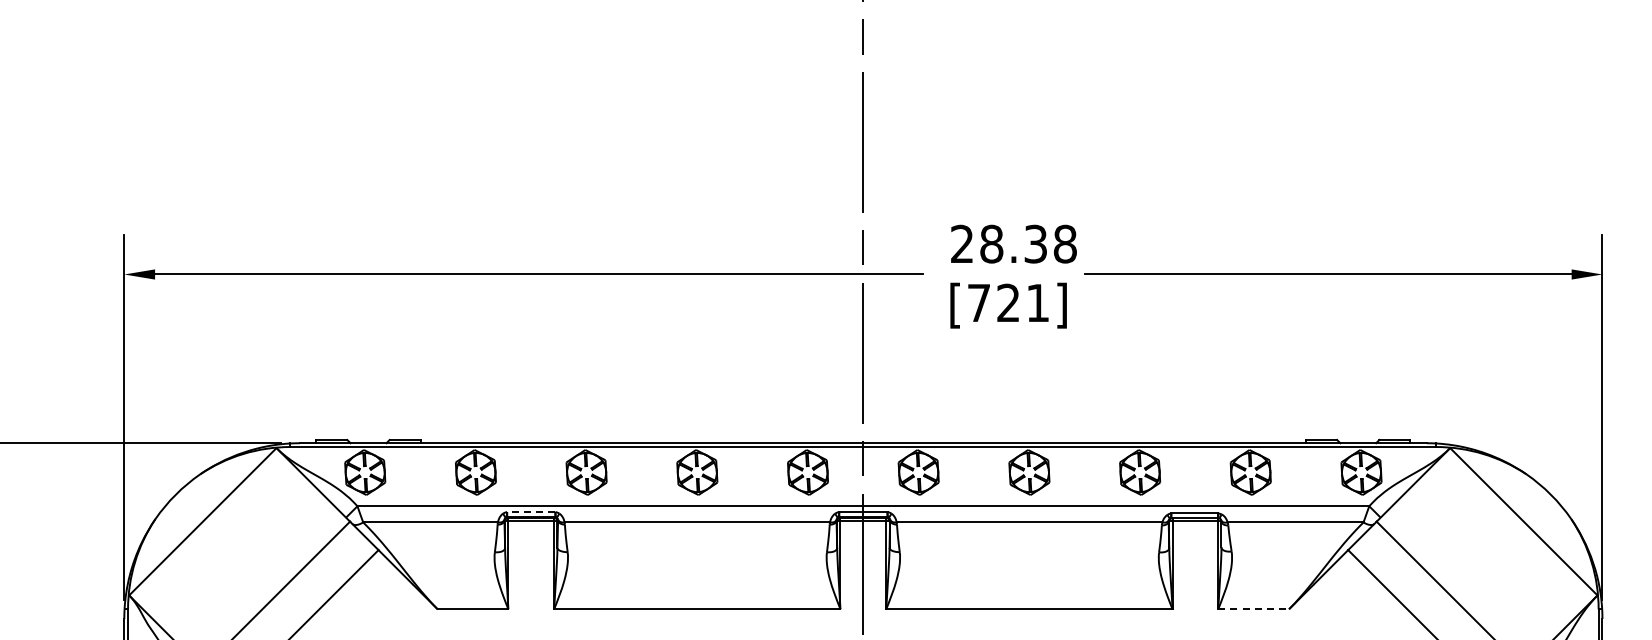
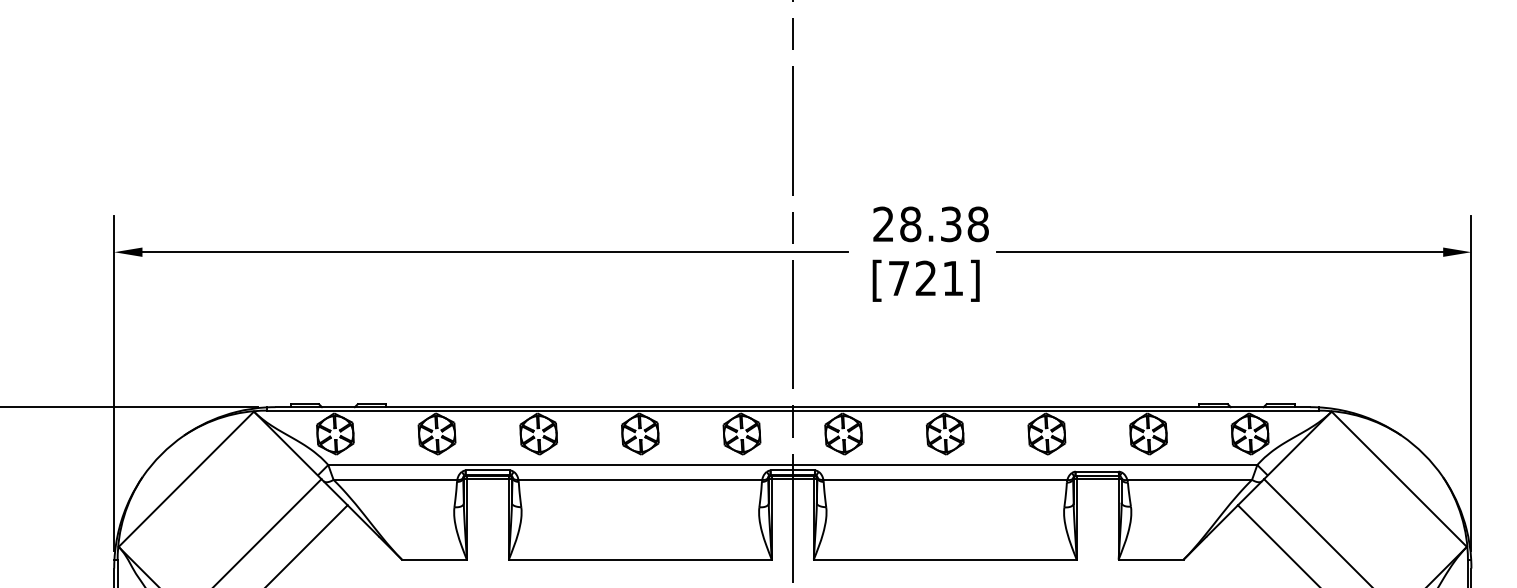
line: (530, 512) -> (487, 470), dashed -> solid
line: (1254, 609) -> (1151, 559), dashed -> solid

